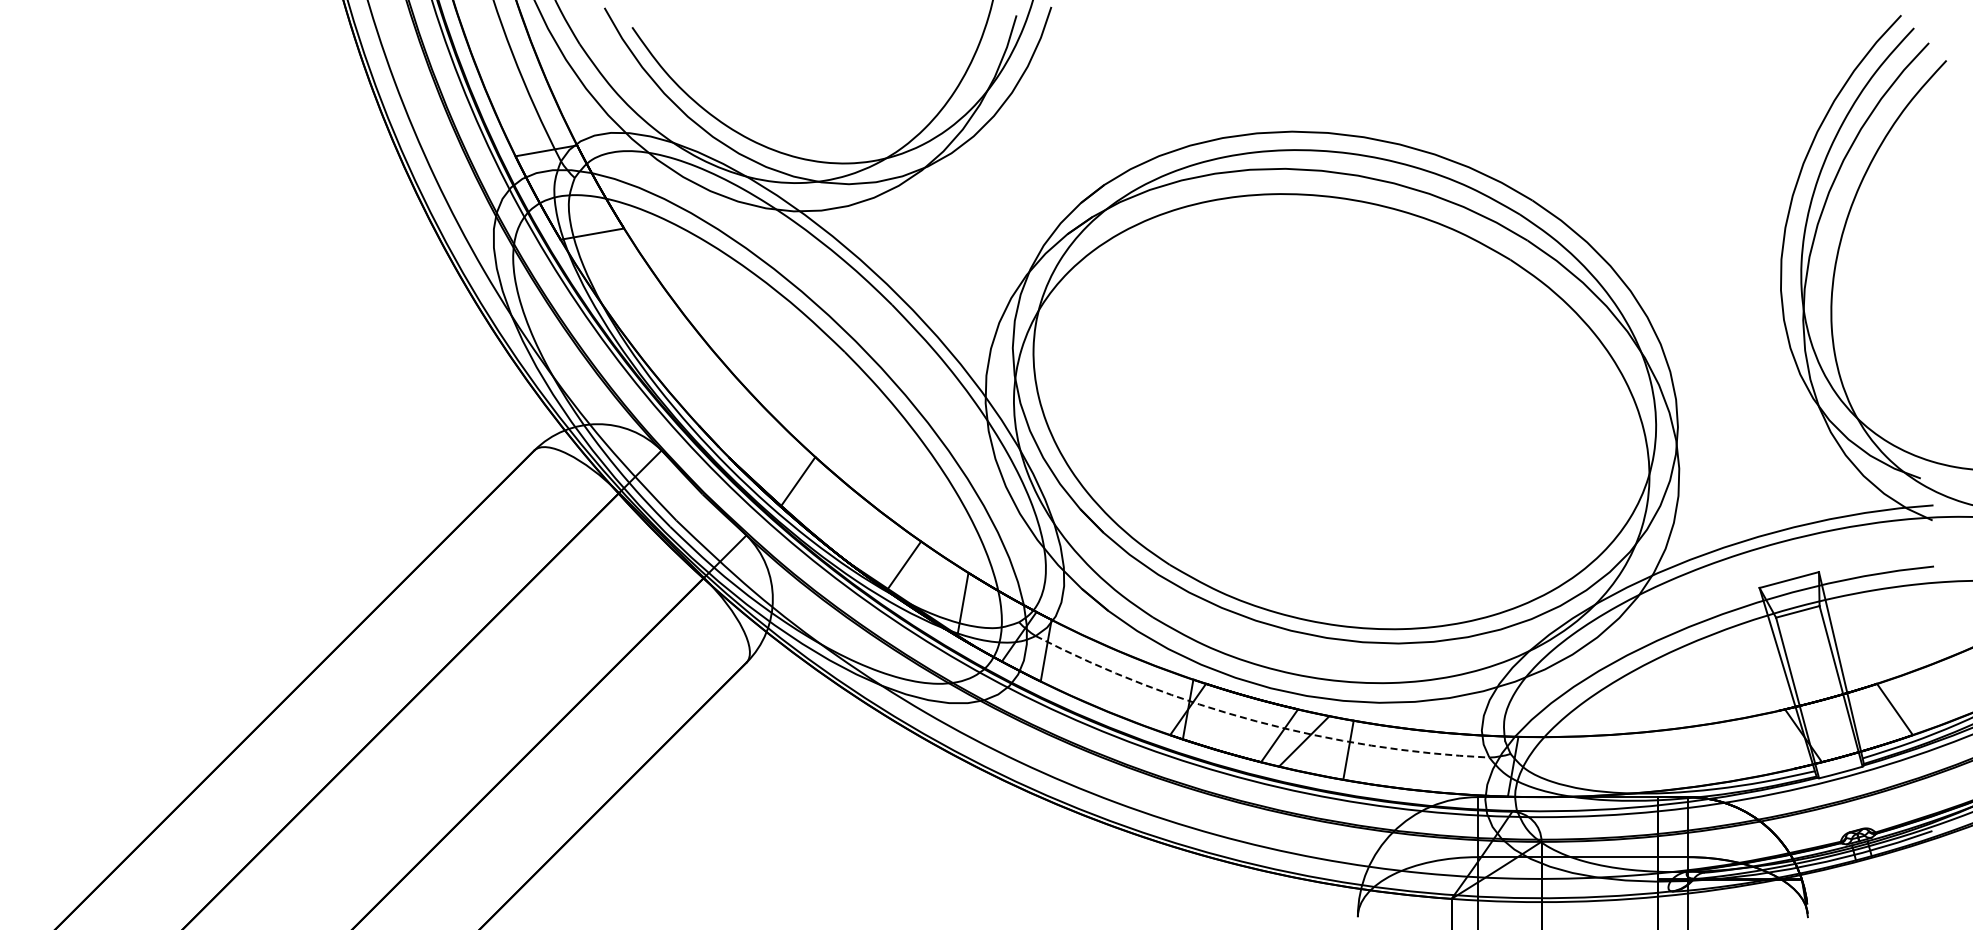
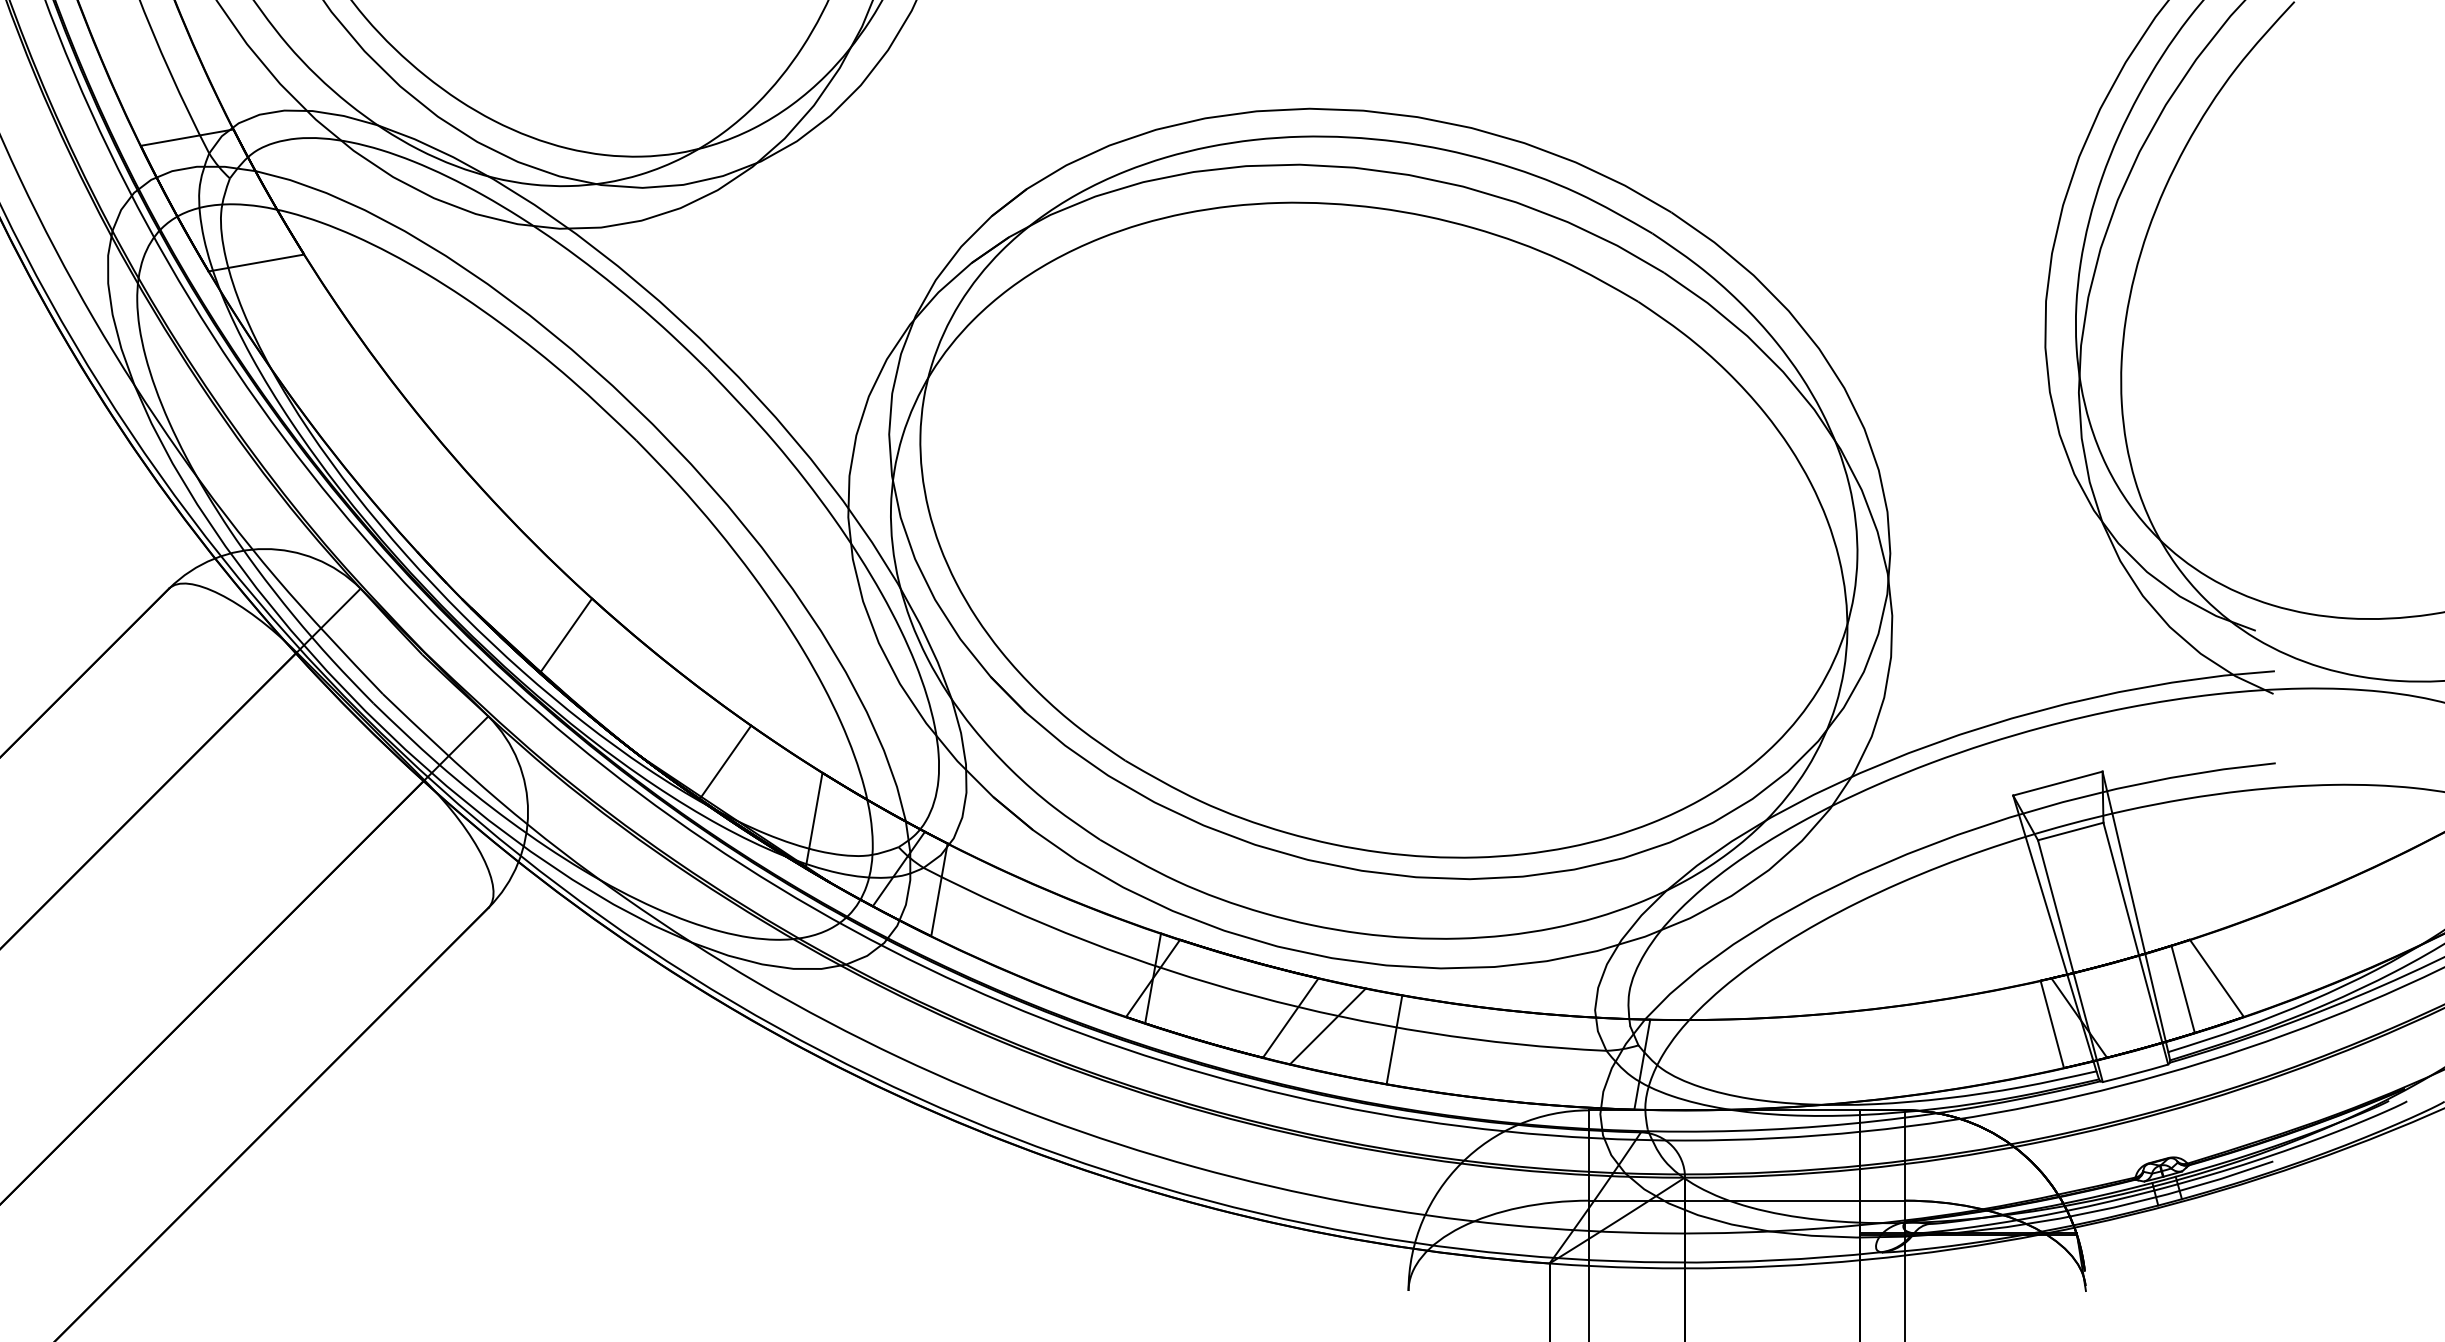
line: (1872, 716) -> (2183, 988), added
arc: (1255, 721) -> (1254, 996), dashed -> solid
line: (1785, 740) -> (2052, 1025), added

